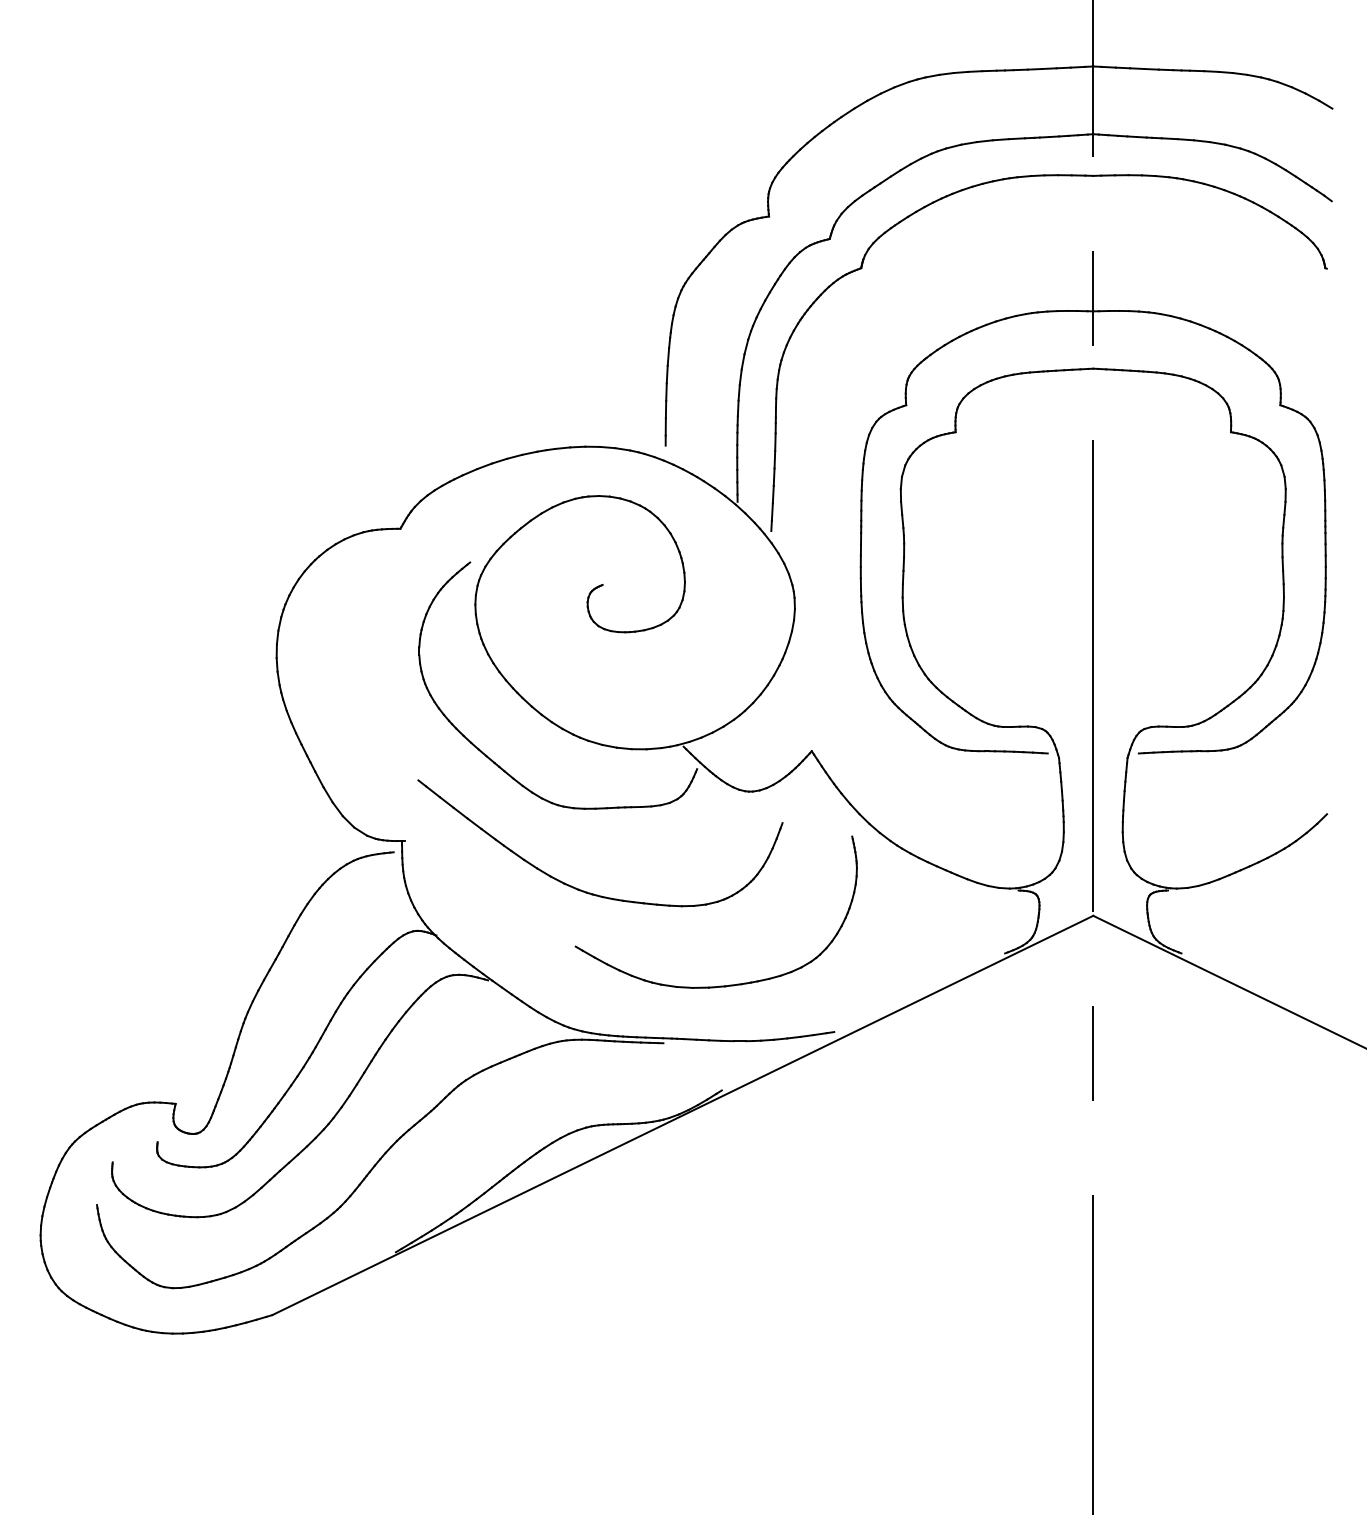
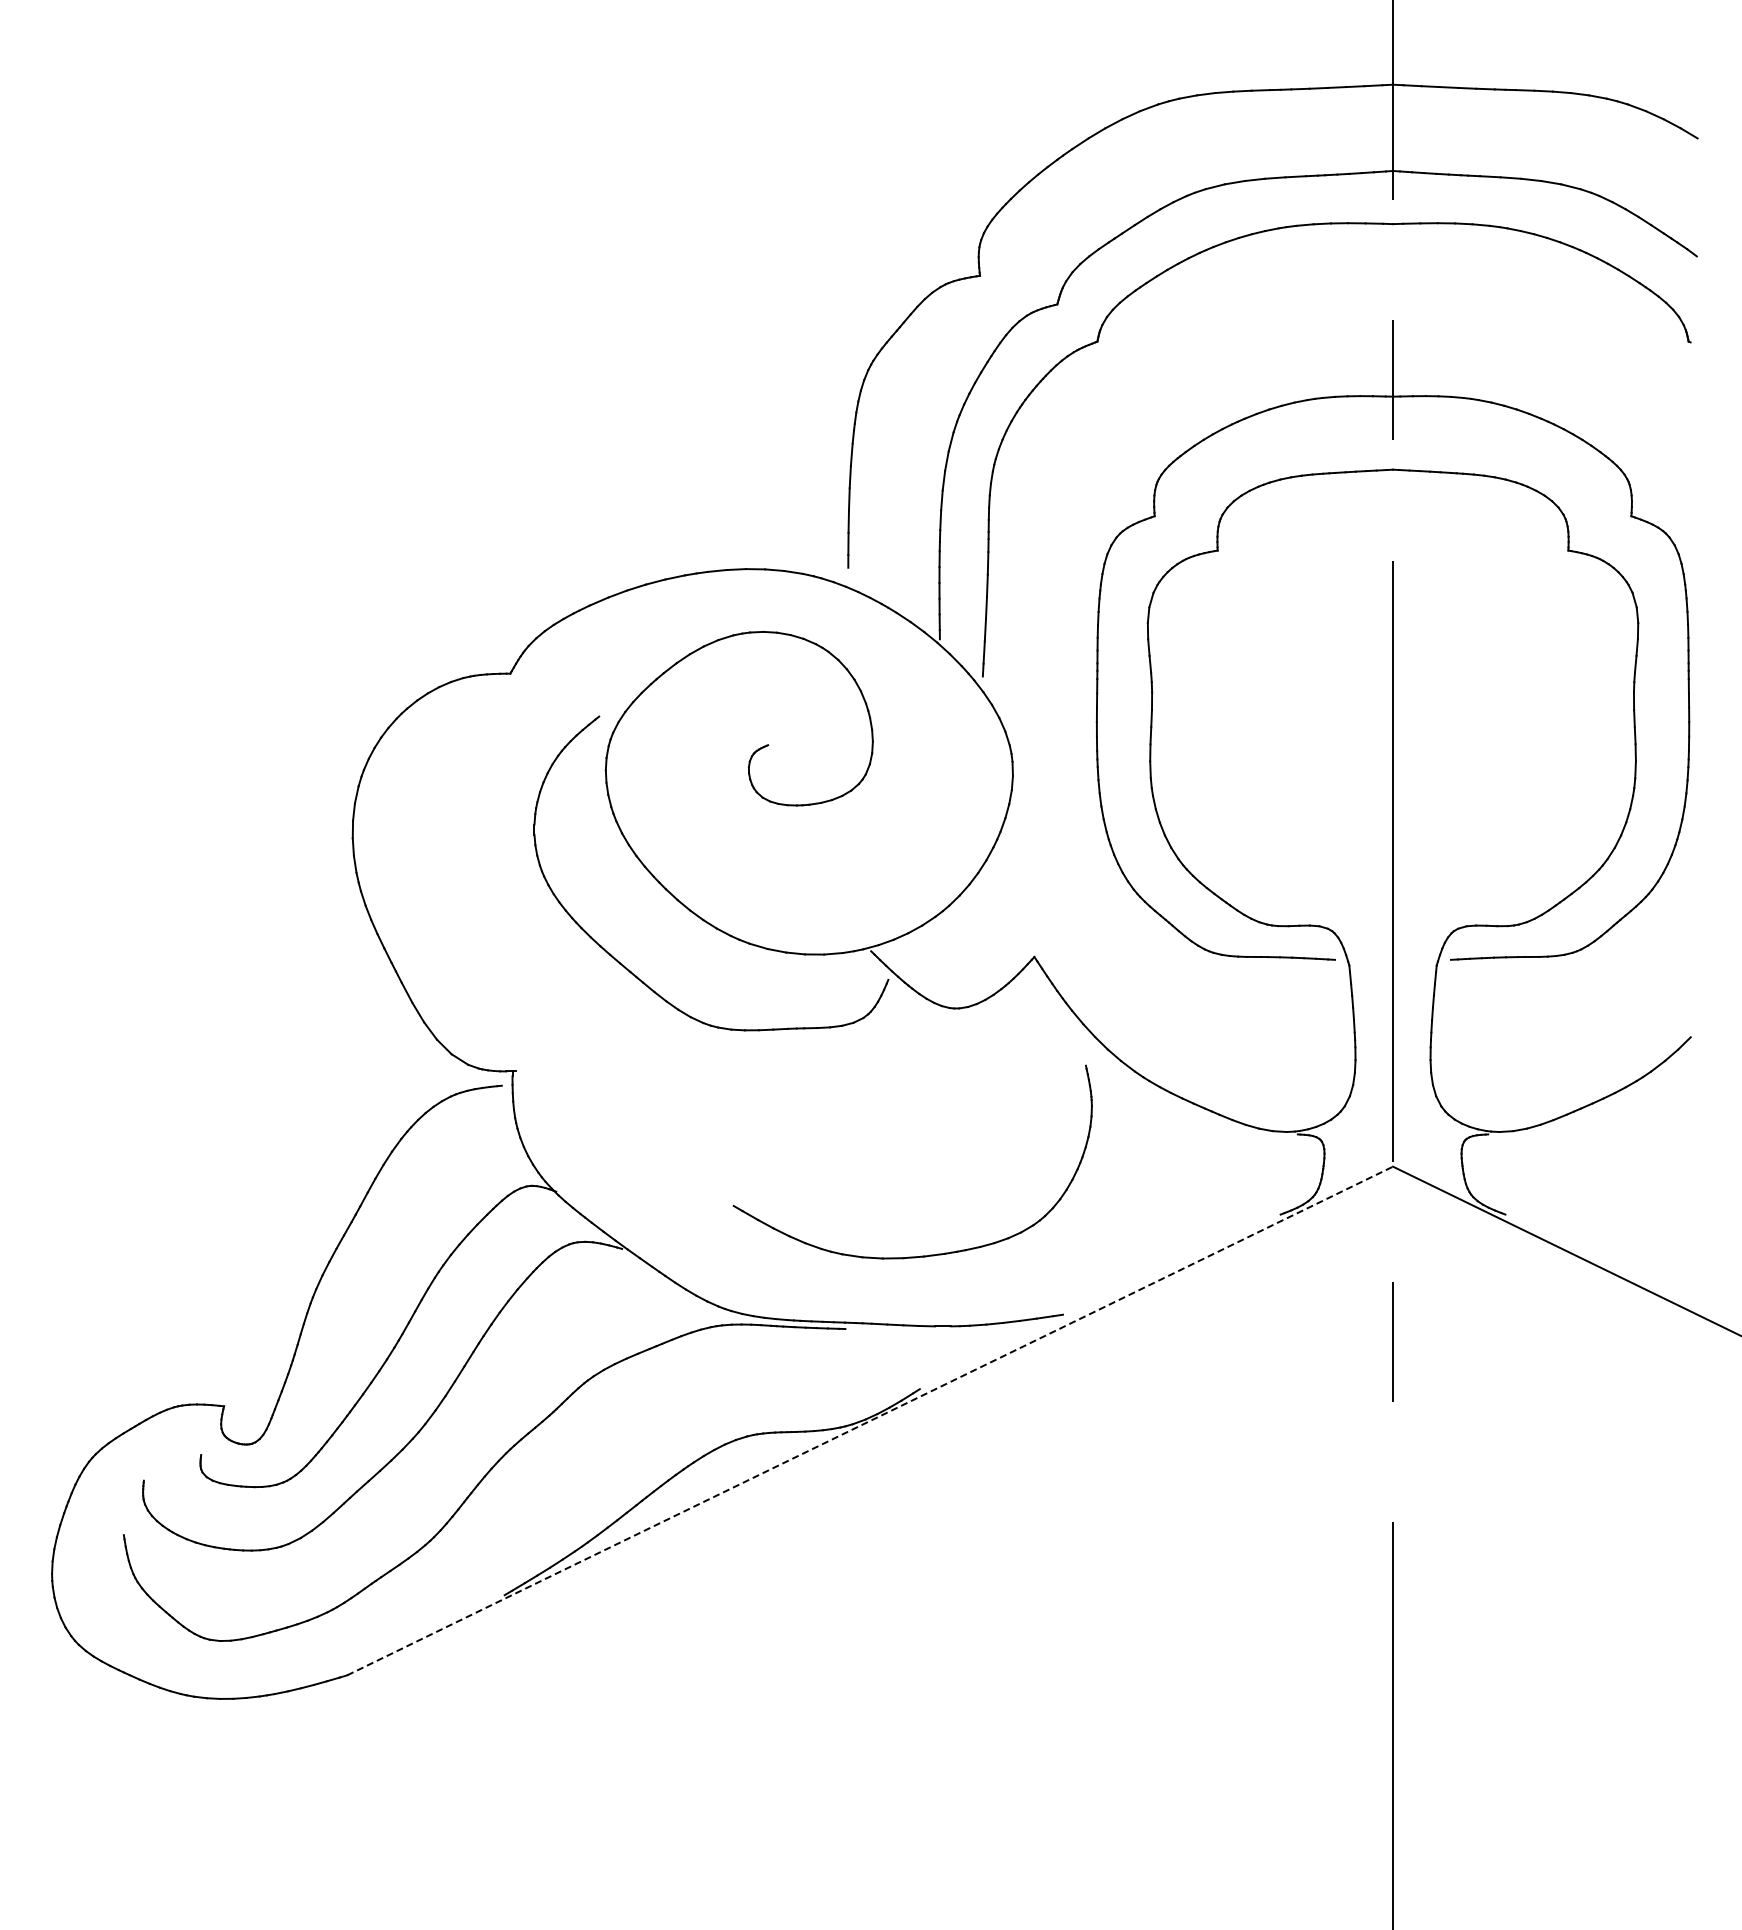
part: (585, 891) -> (746, 1135), removed
line: (683, 1115) -> (870, 1420), solid -> dashed

